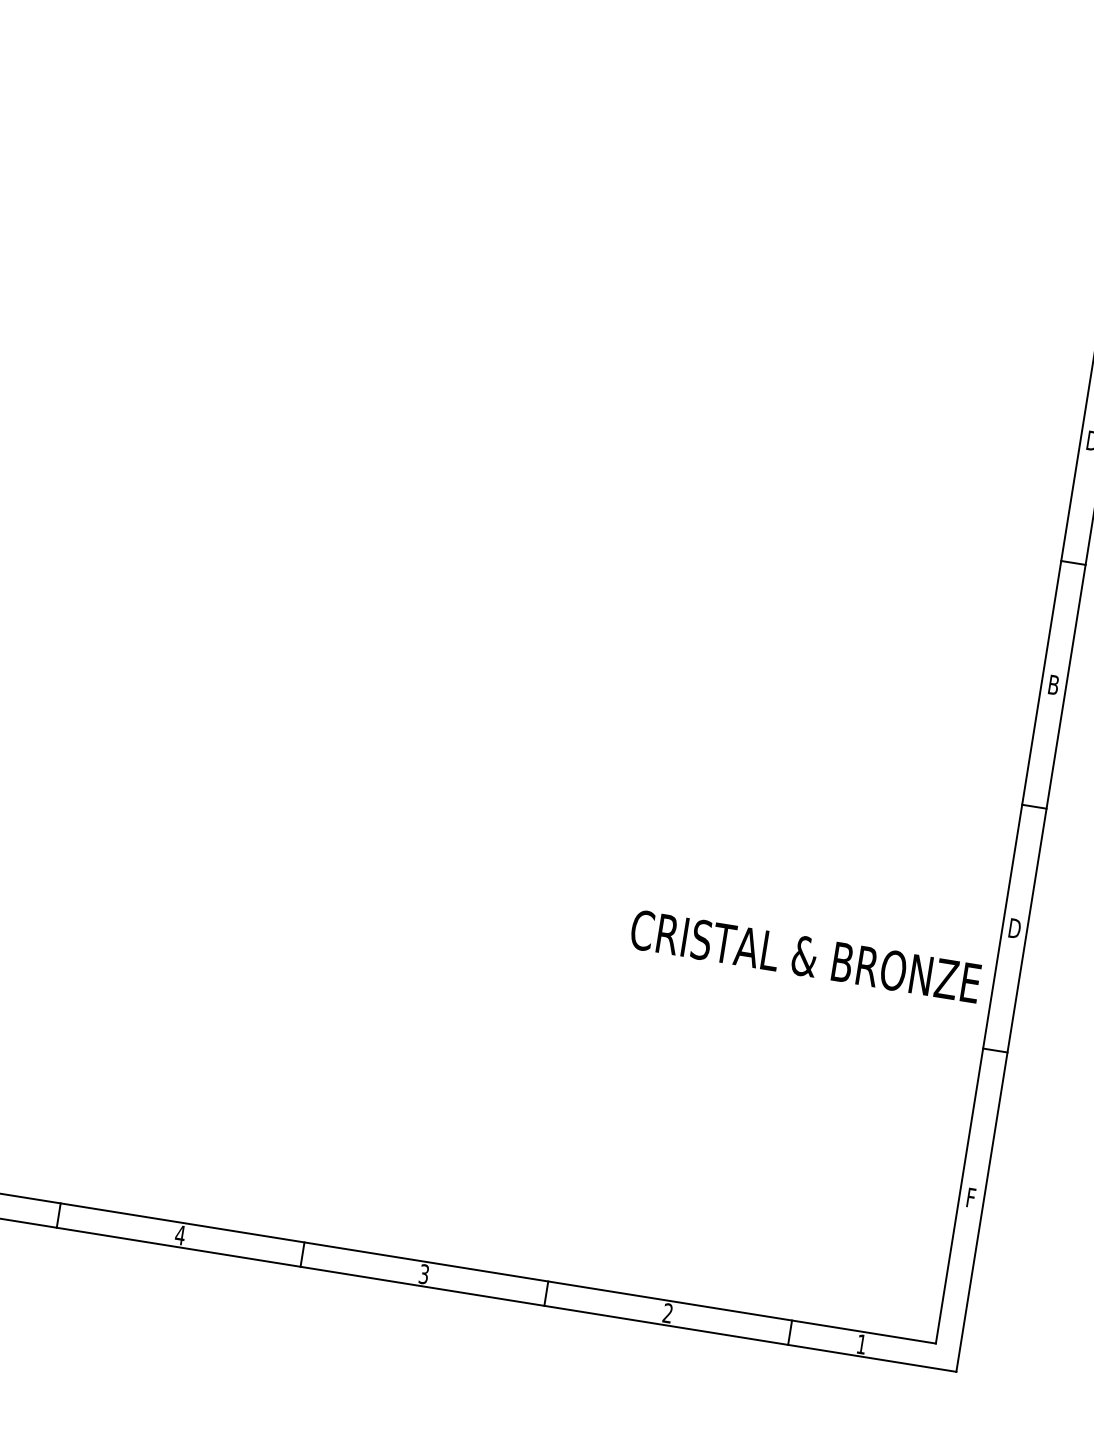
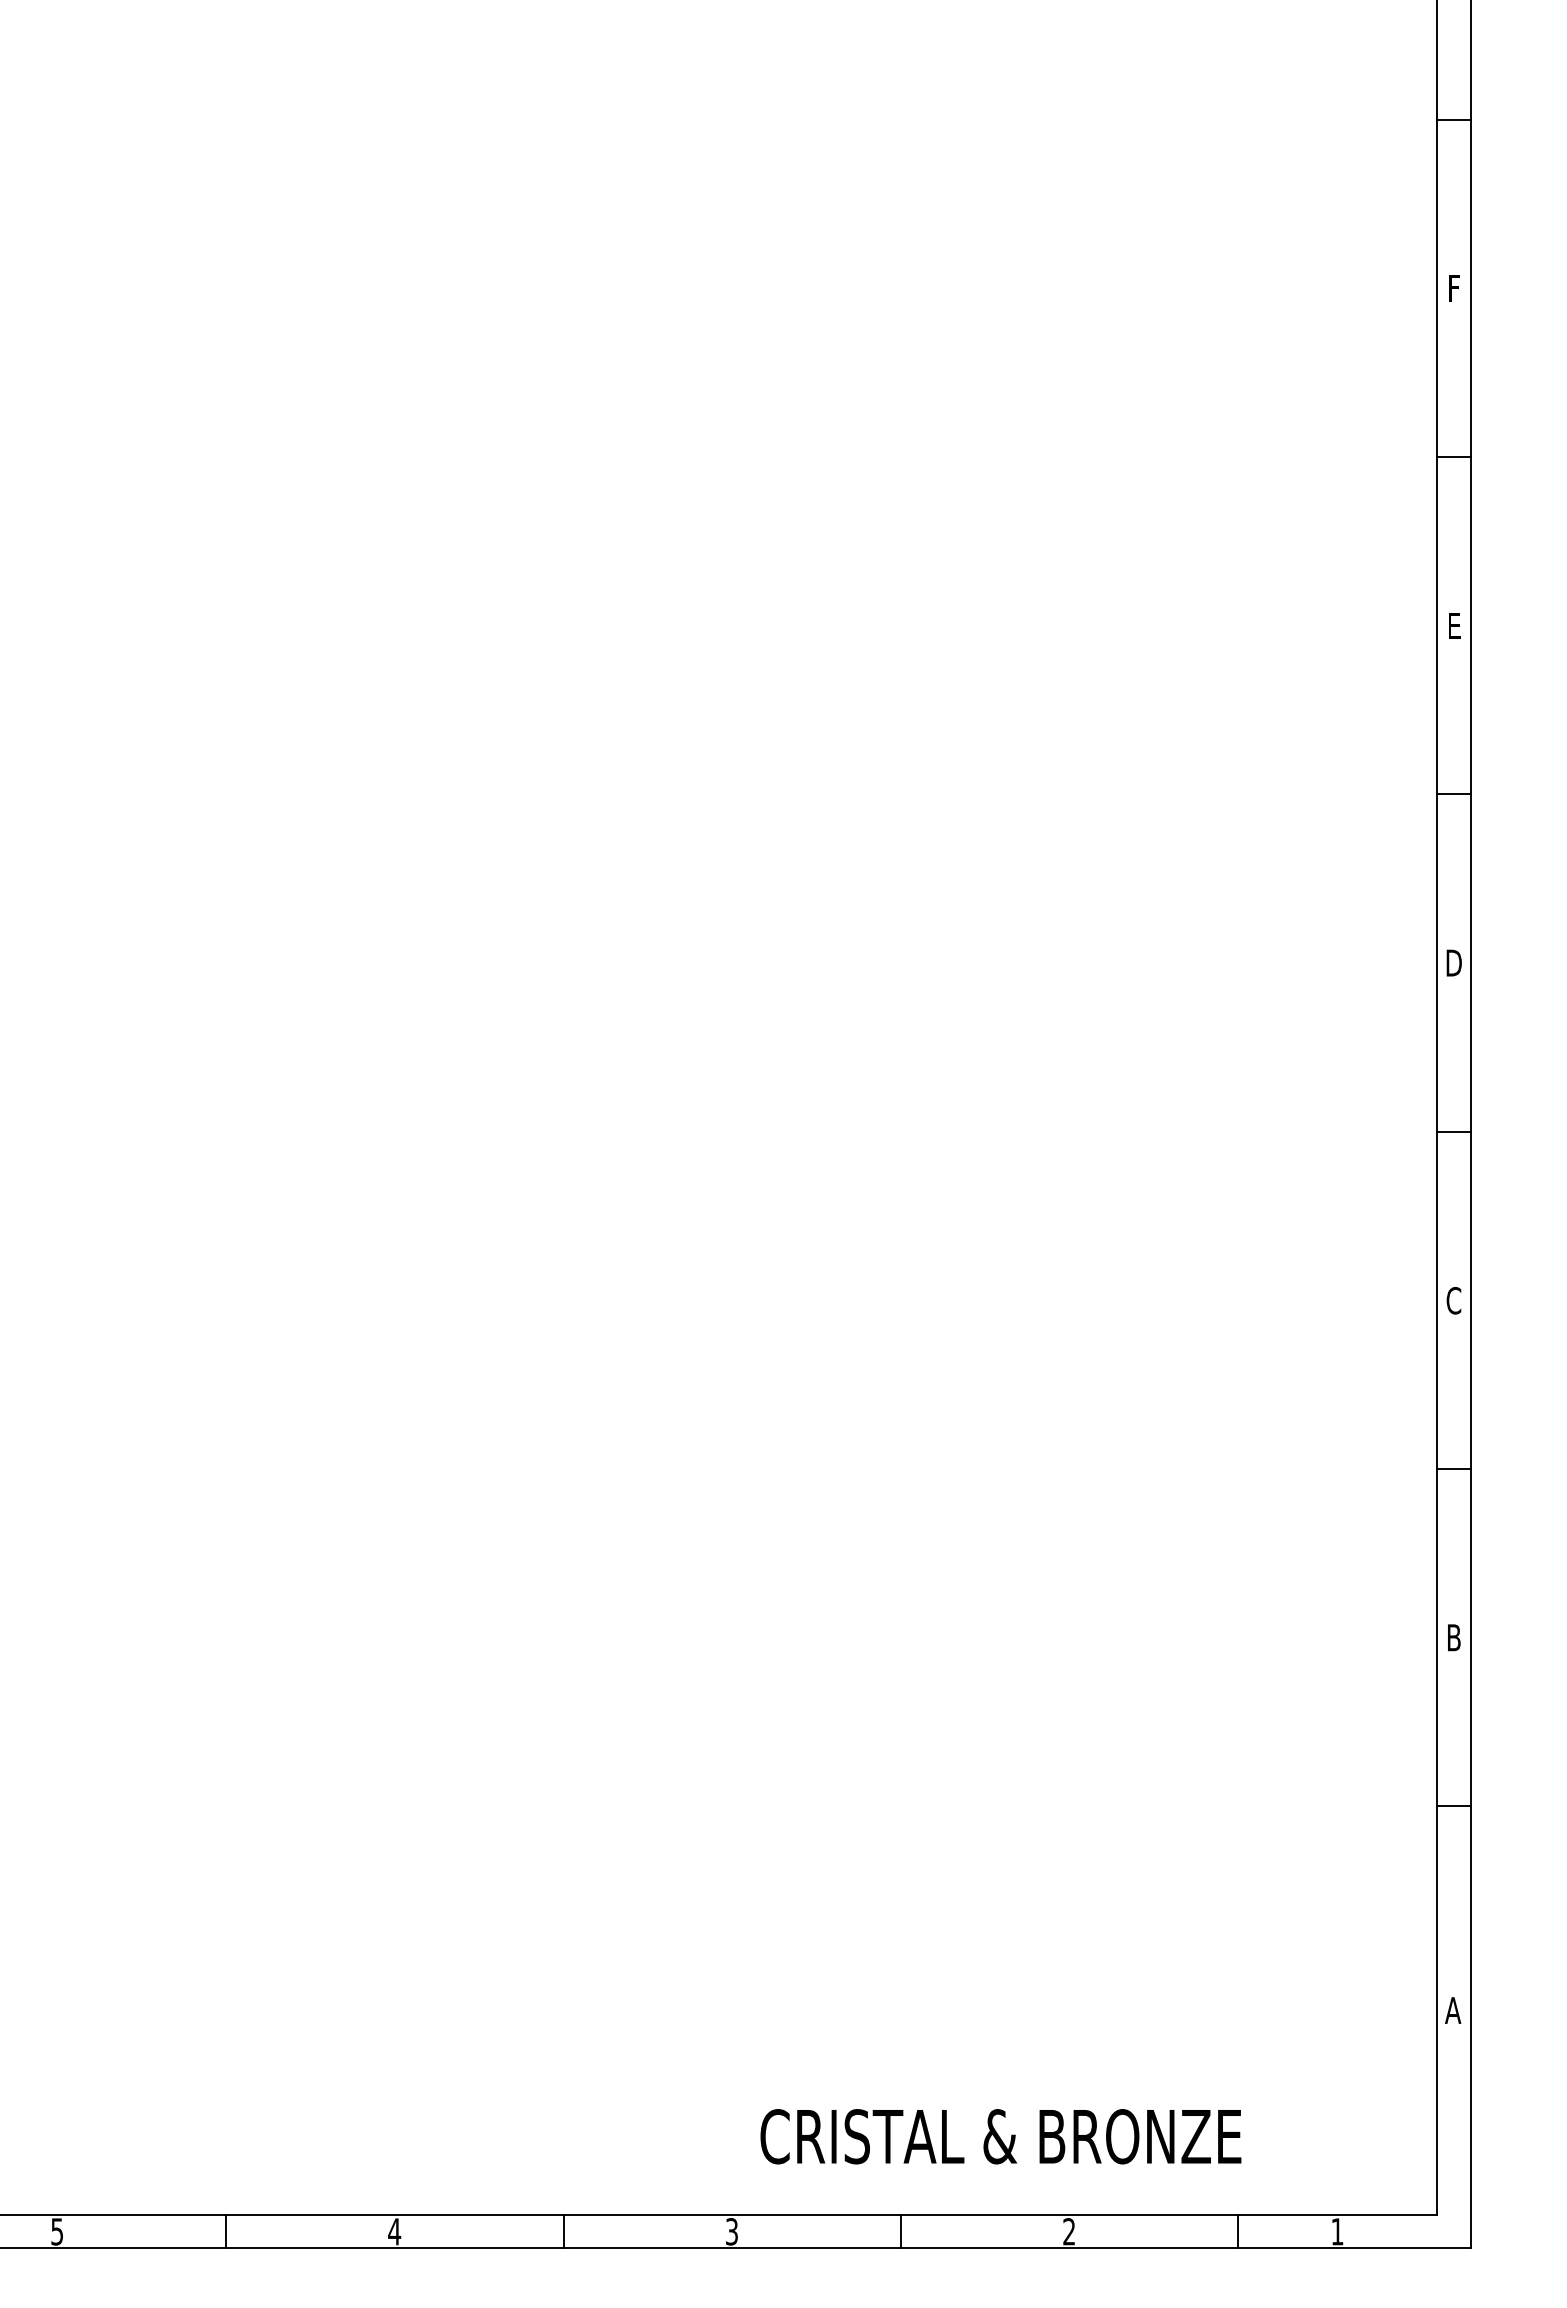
text: (1053, 684) -> (1453, 1300), B -> C
text: (1014, 928) -> (1453, 1637), D -> B
text: (805, 956) -> (1000, 2136), moved
text: (971, 1197) -> (1453, 2010), F -> A

